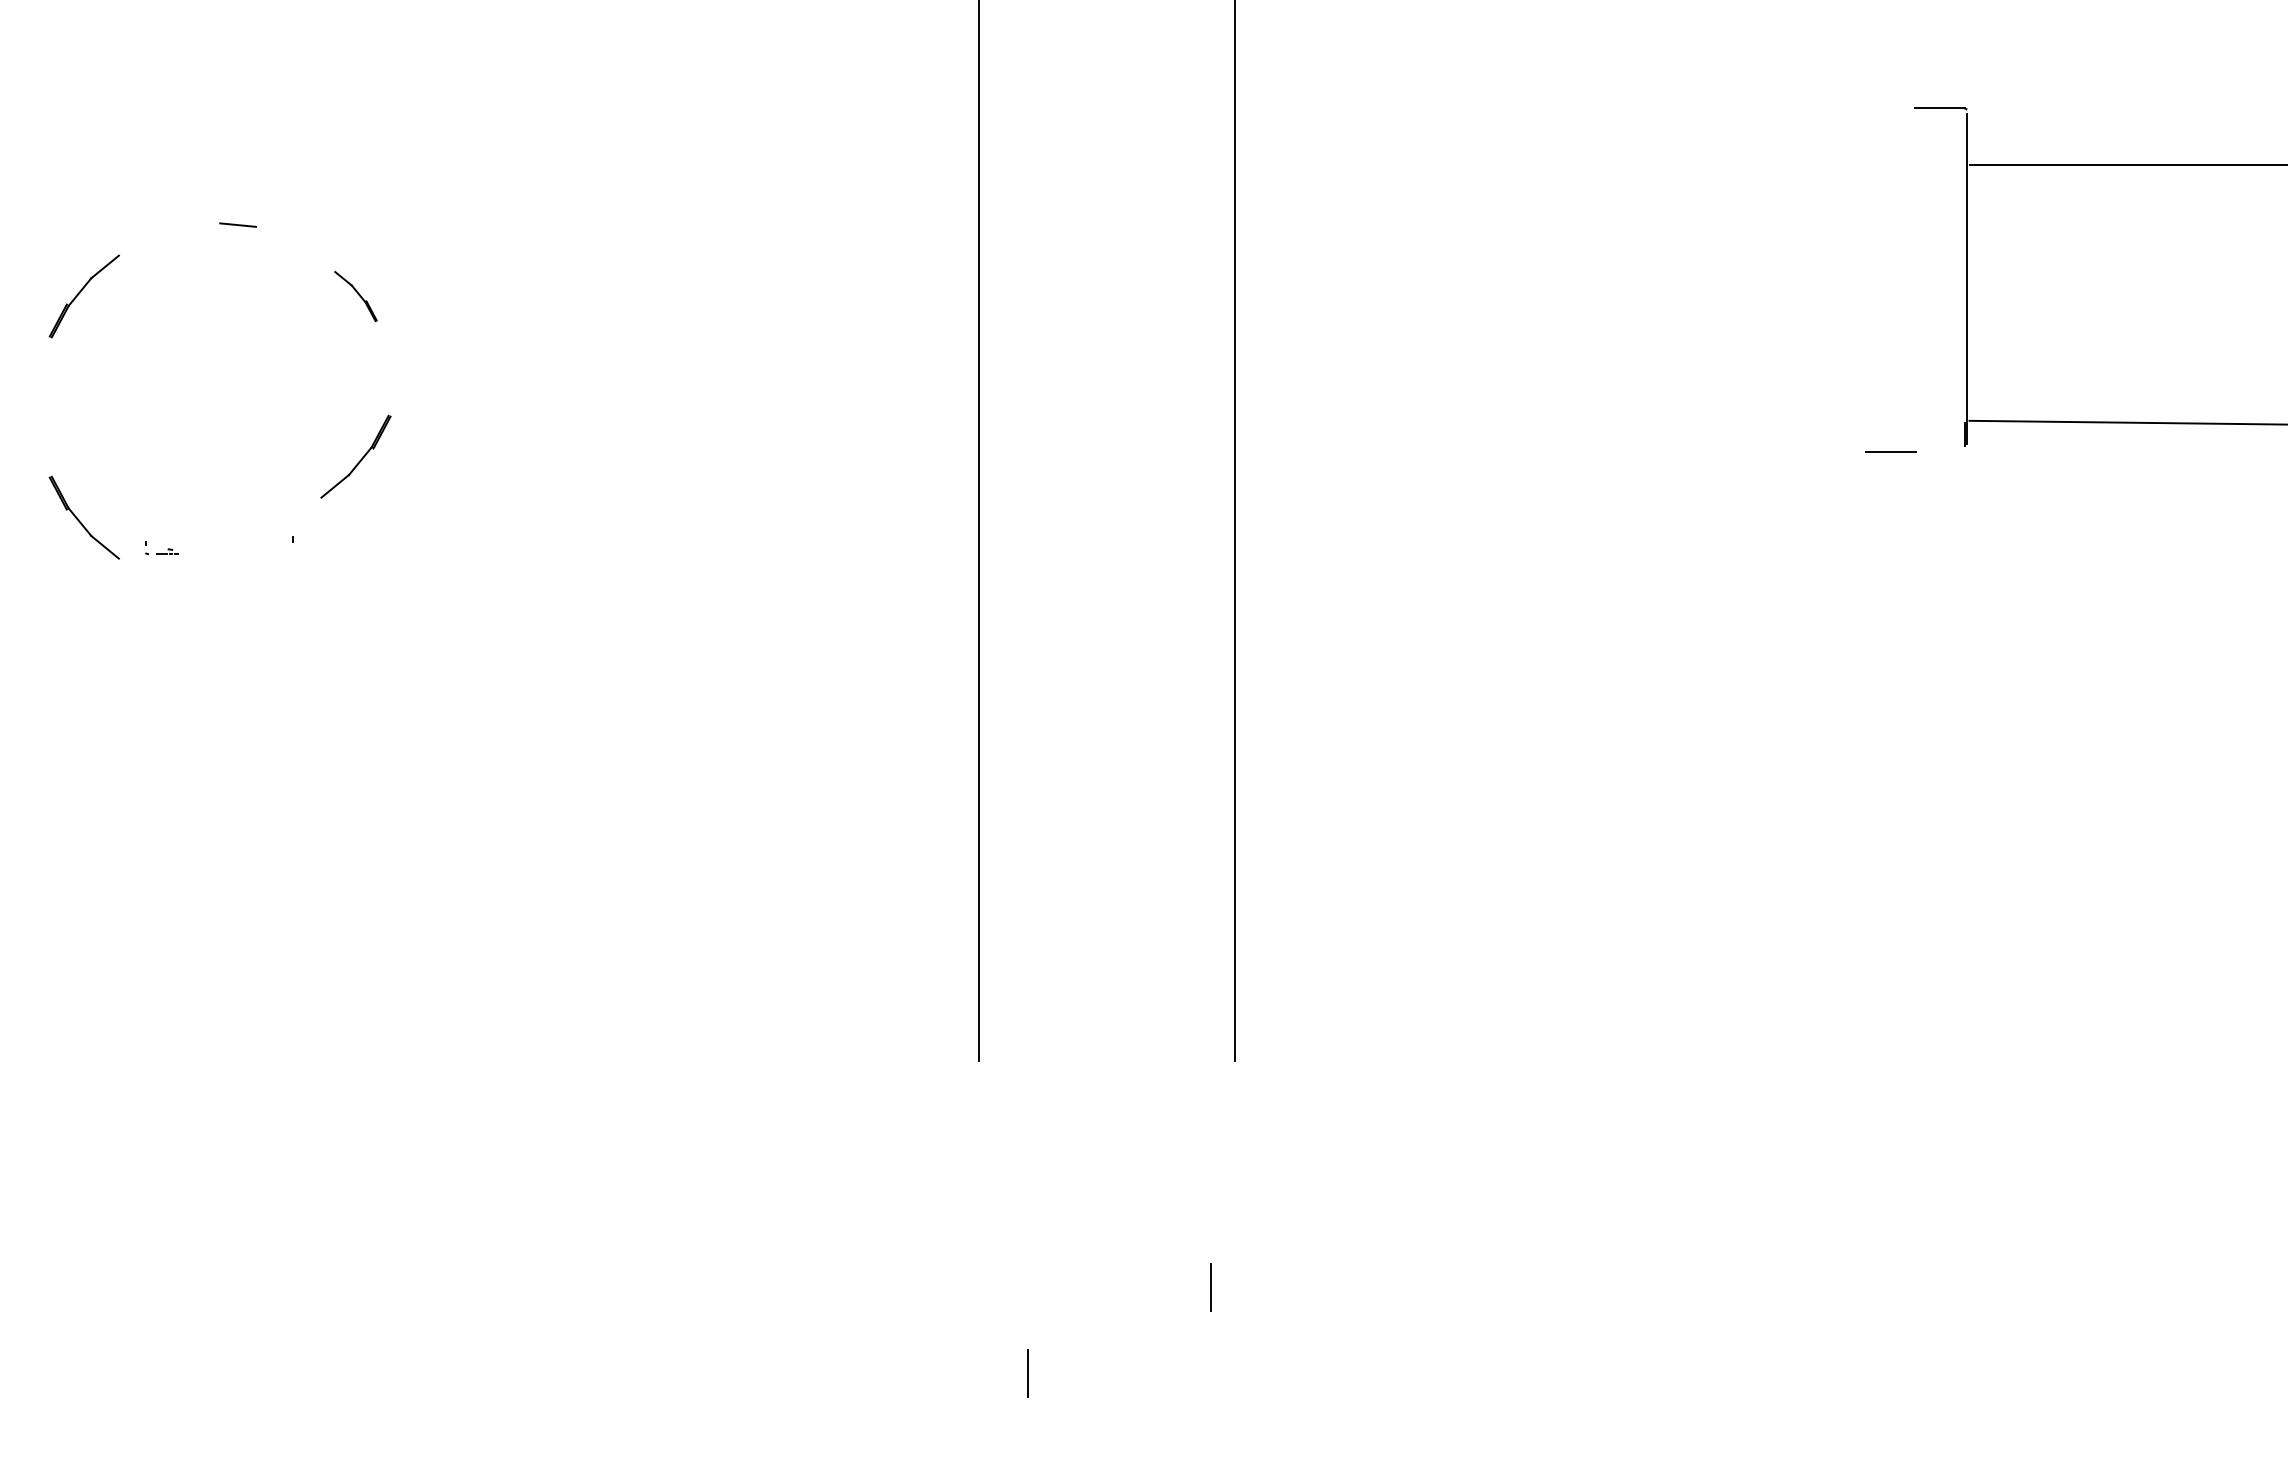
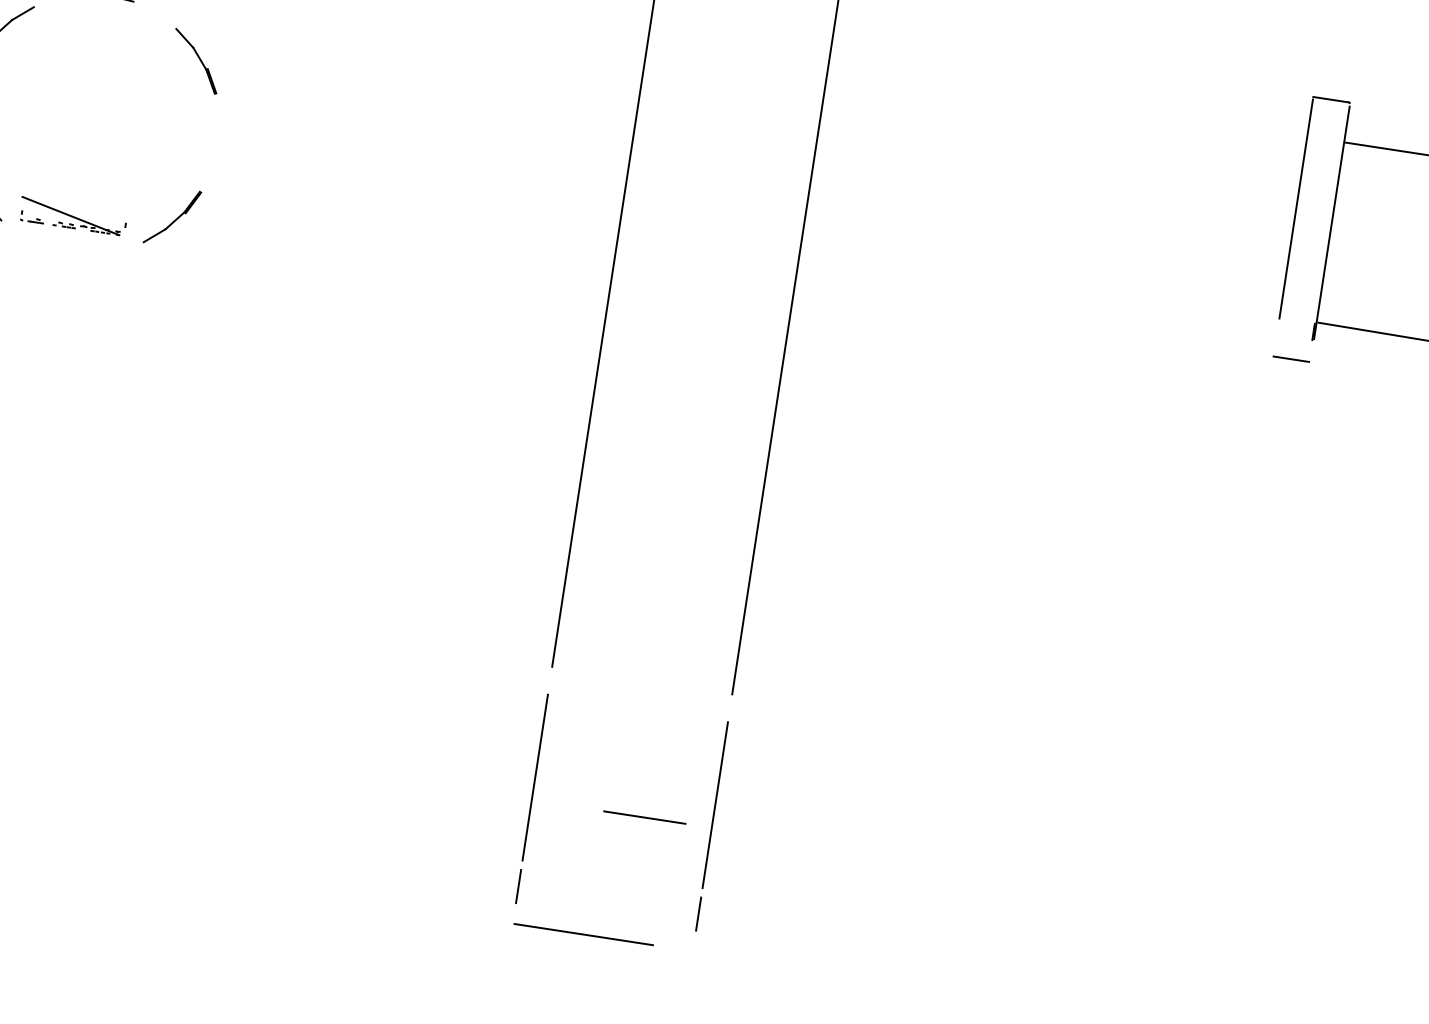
line: (1914, 267) -> (1296, 208), added
part: (355, 296) -> (195, 61), size x1.67
line: (1890, 451) -> (1291, 358), moved
part: (355, 456) -> (172, 216), moved
part: (214, 537) -> (70, 215), added
line: (978, 1218) -> (535, 777), added
line: (1234, 1218) -> (715, 804), added
line: (1139, 1251) -> (644, 817), added
line: (1210, 1287) -> (698, 913), moved
line: (1027, 1373) -> (518, 886), moved
line: (1079, 1426) -> (583, 934), added

